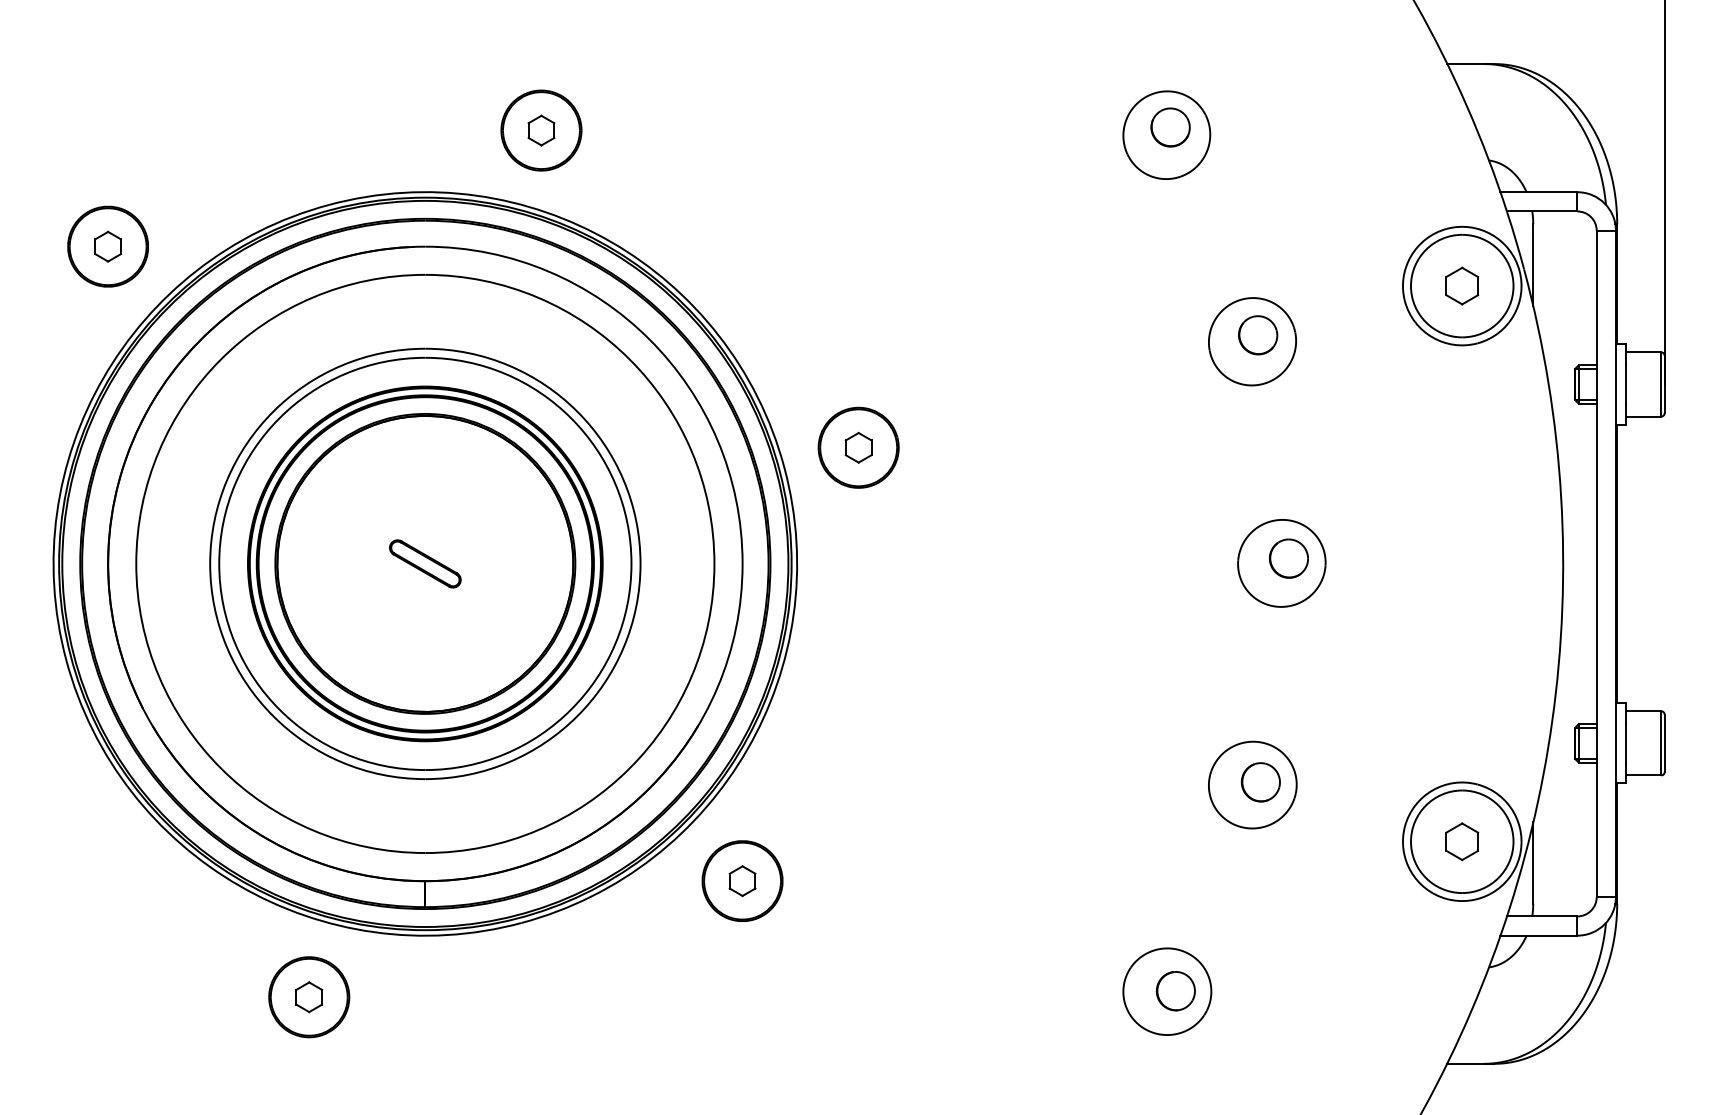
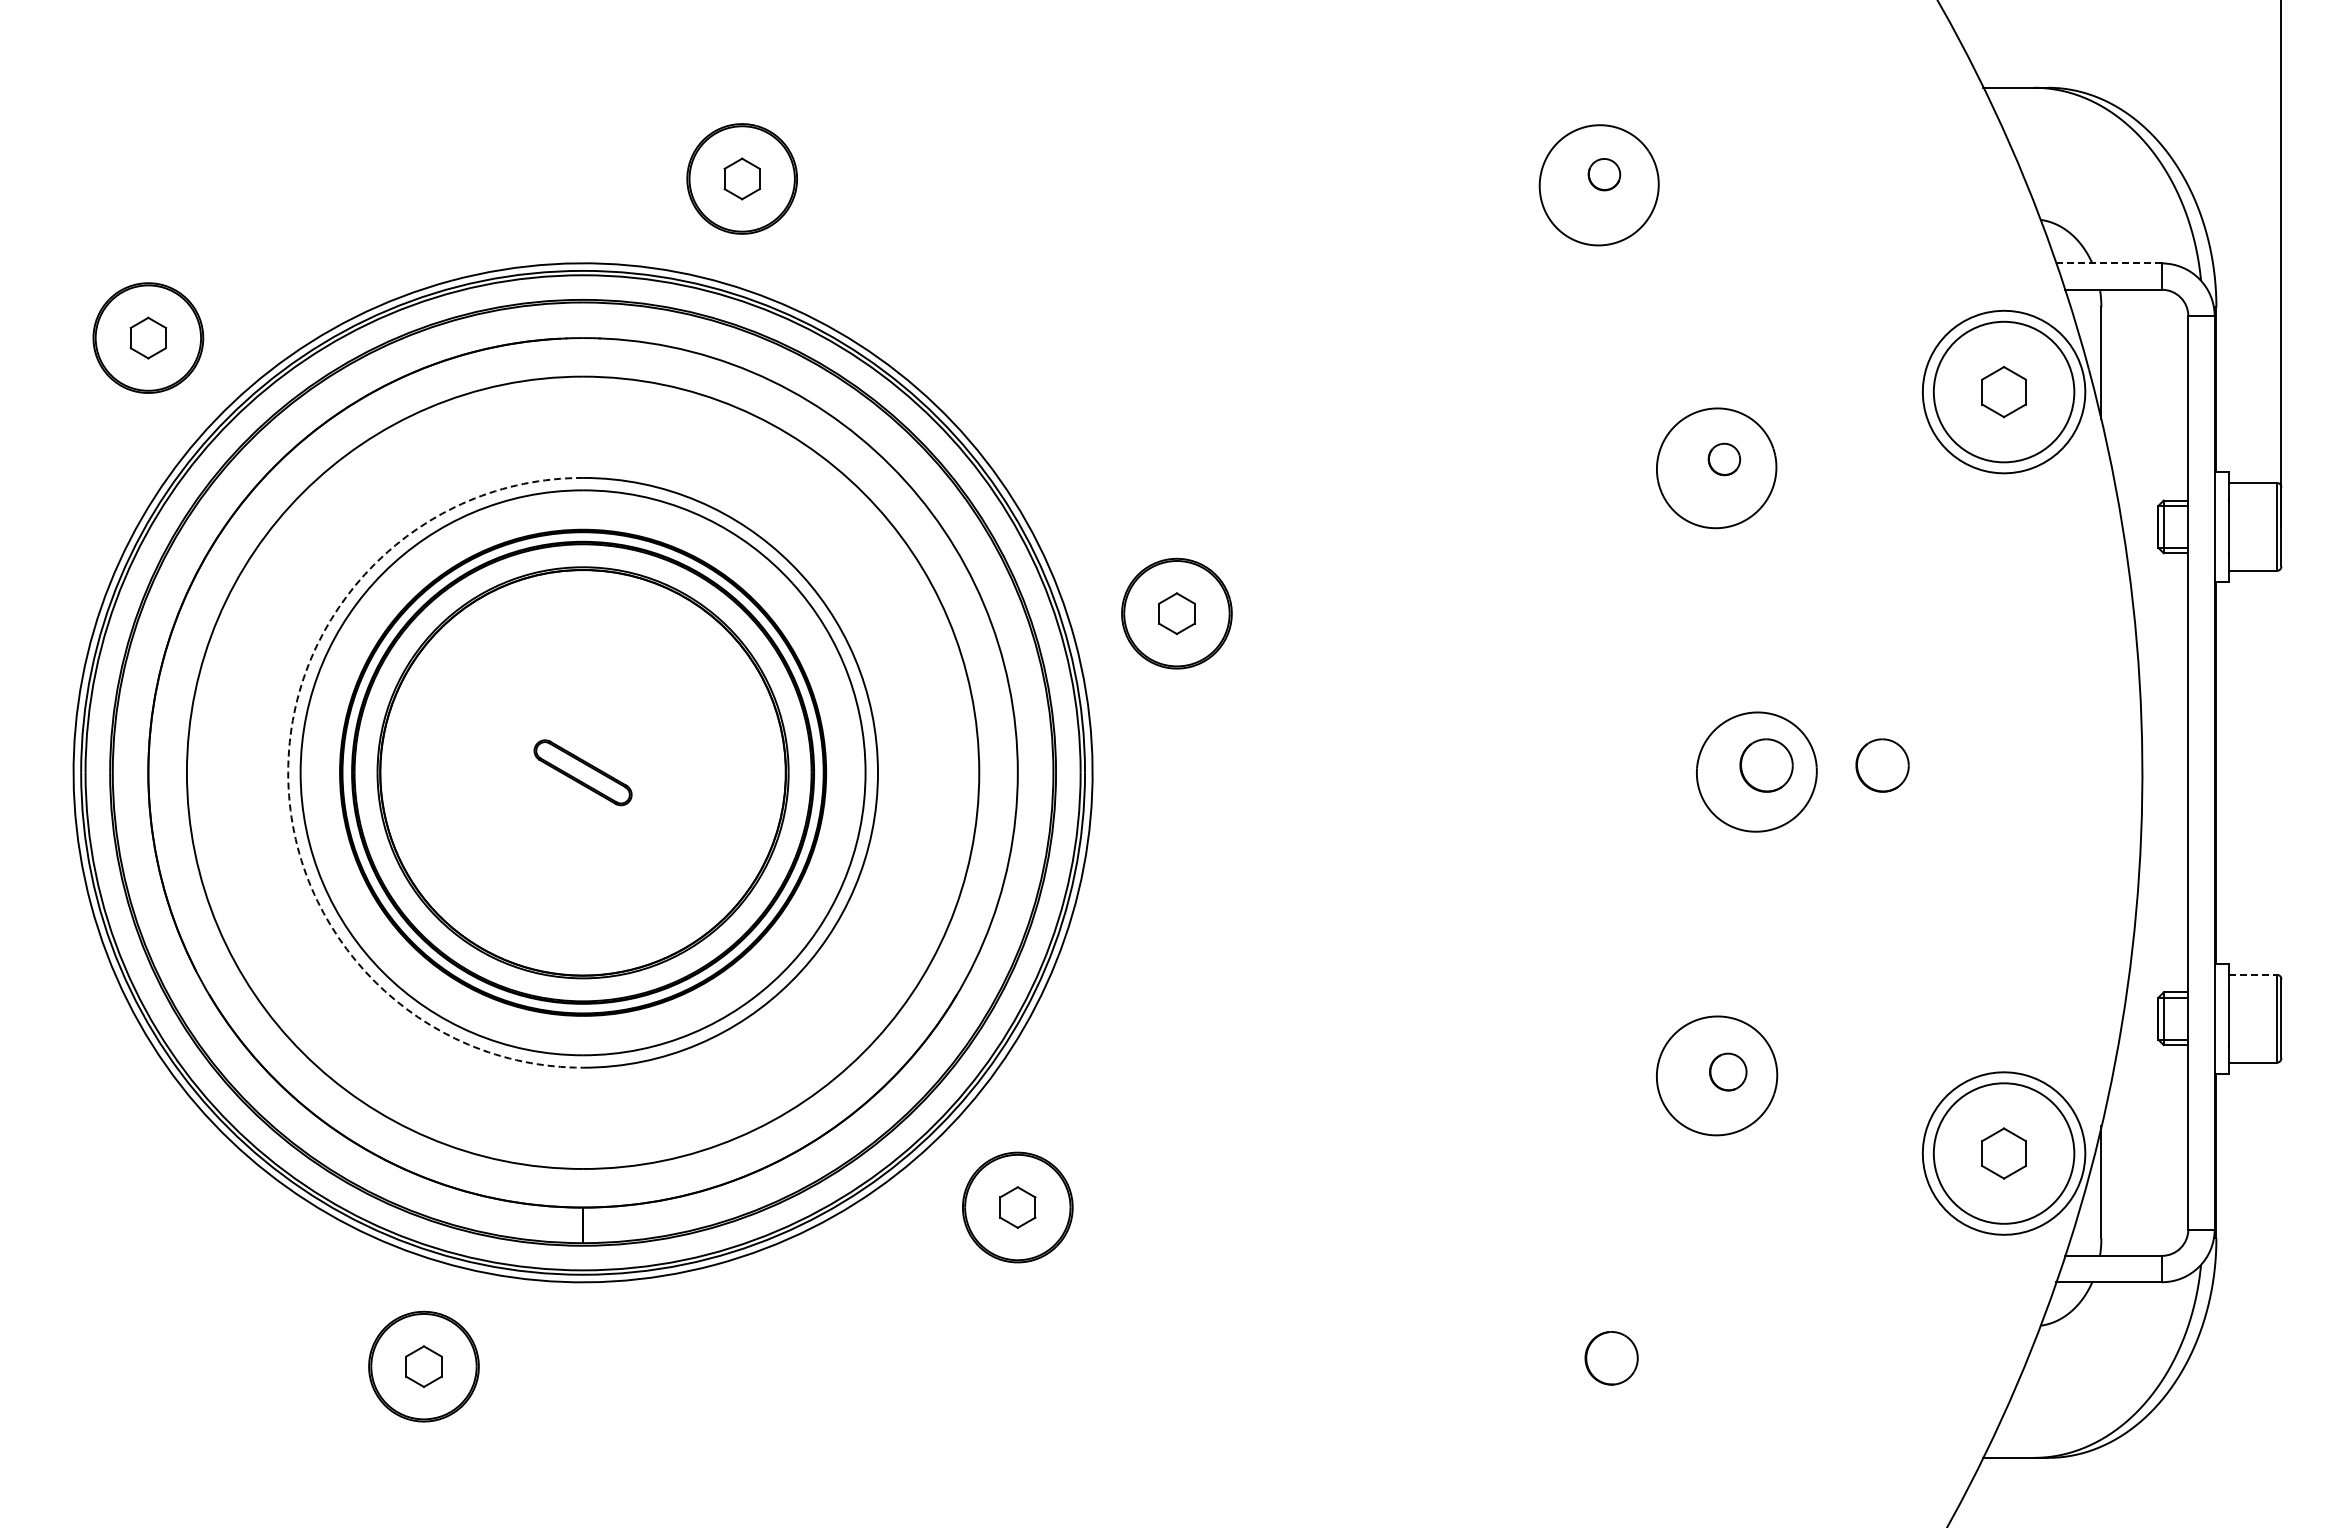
part: (1170, 127) -> (1604, 174), size x0.6
line: (1539, 192) -> (2109, 263), solid -> dashed
part: (1258, 335) -> (1724, 459), size x0.6
part: (1373, 558) -> (1882, 765), added
arc: (210, 563) -> (288, 772), solid -> dashed
line: (1644, 711) -> (2253, 974), solid -> dashed
part: (1261, 781) -> (1728, 1071), size x0.7
part: (1167, 991) -> (1599, 1358), removed

